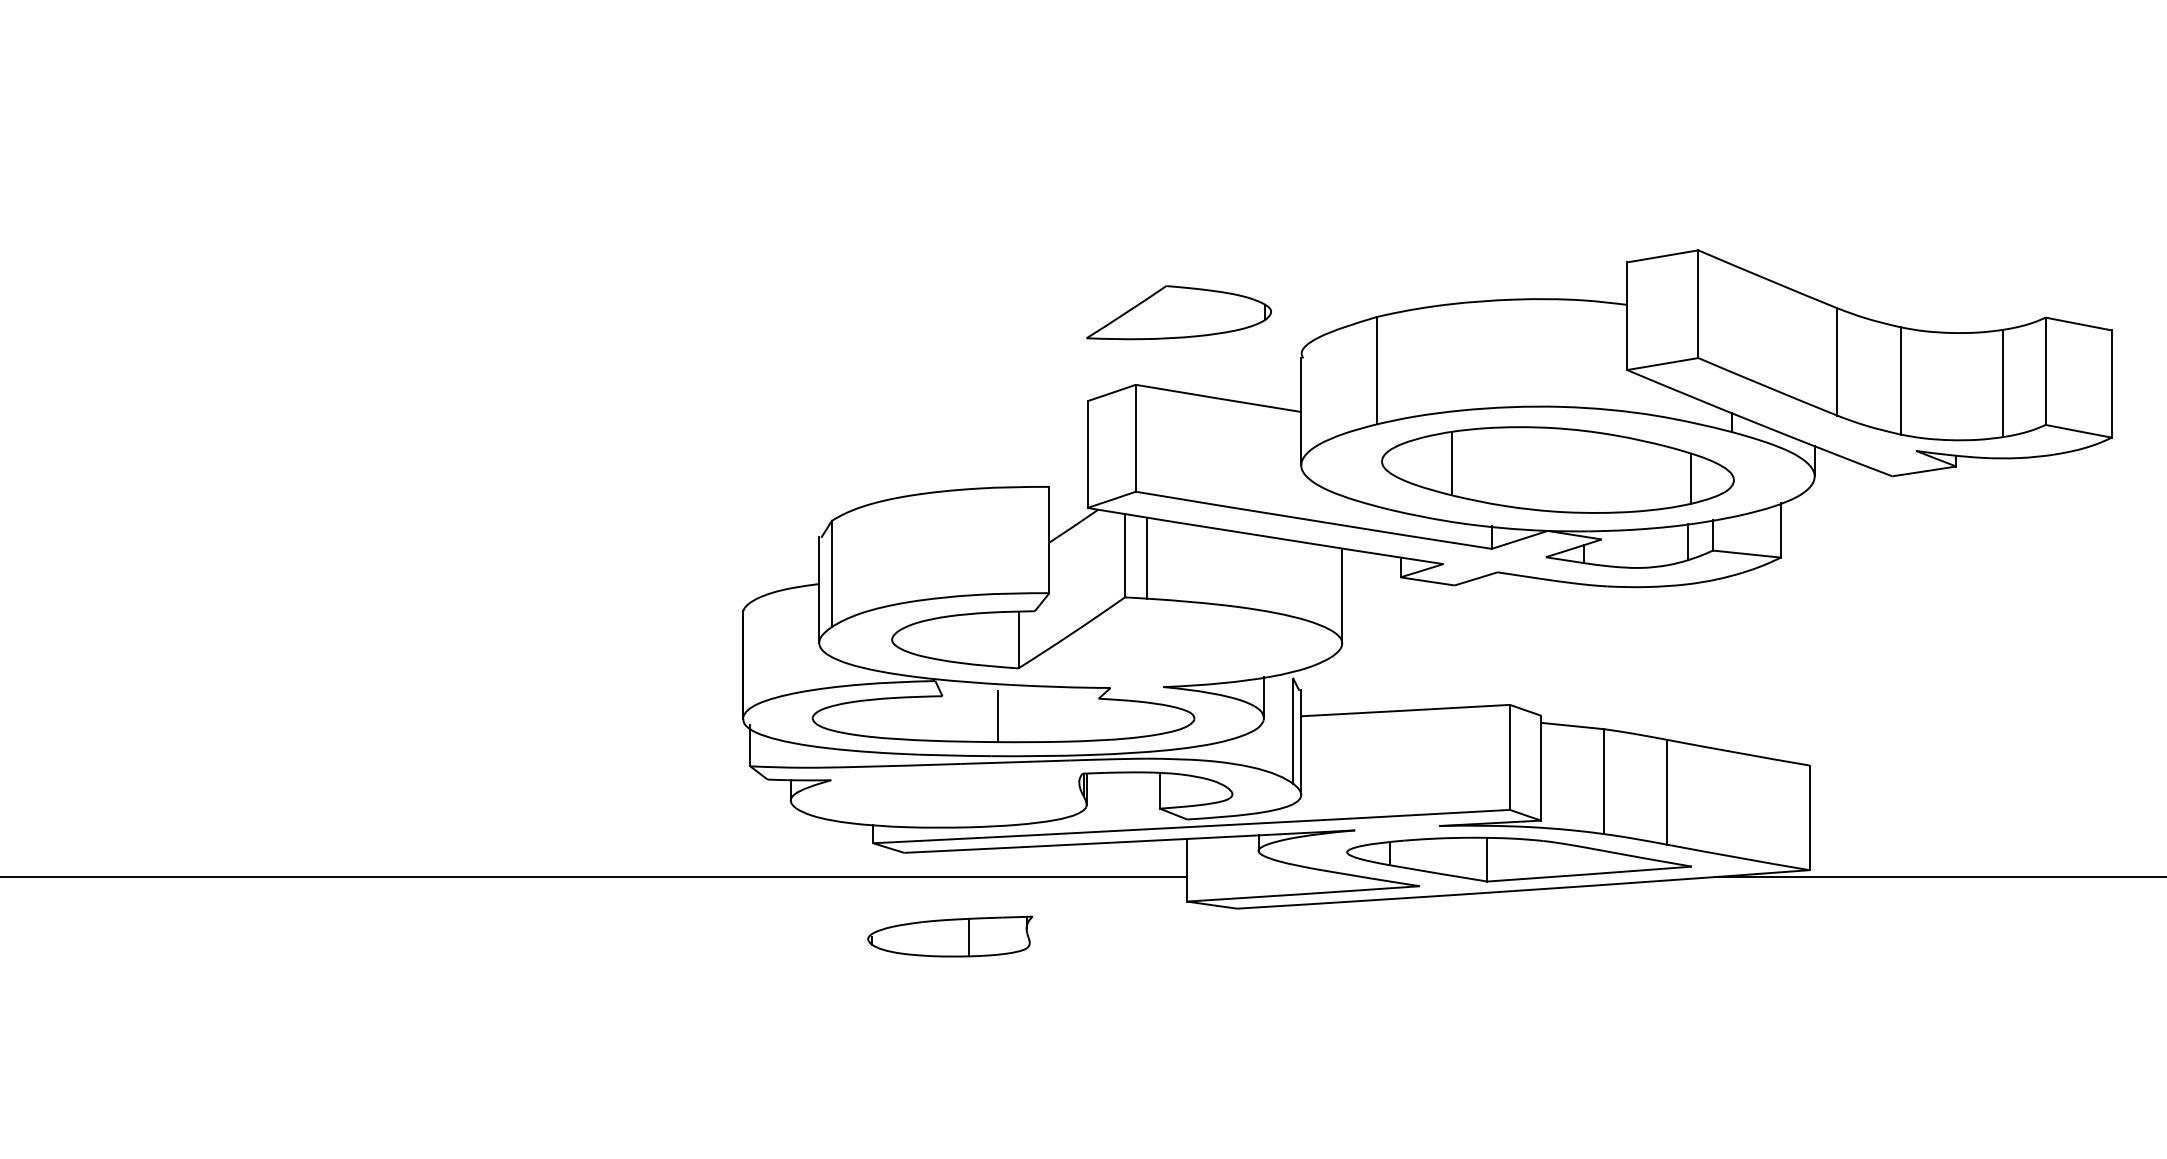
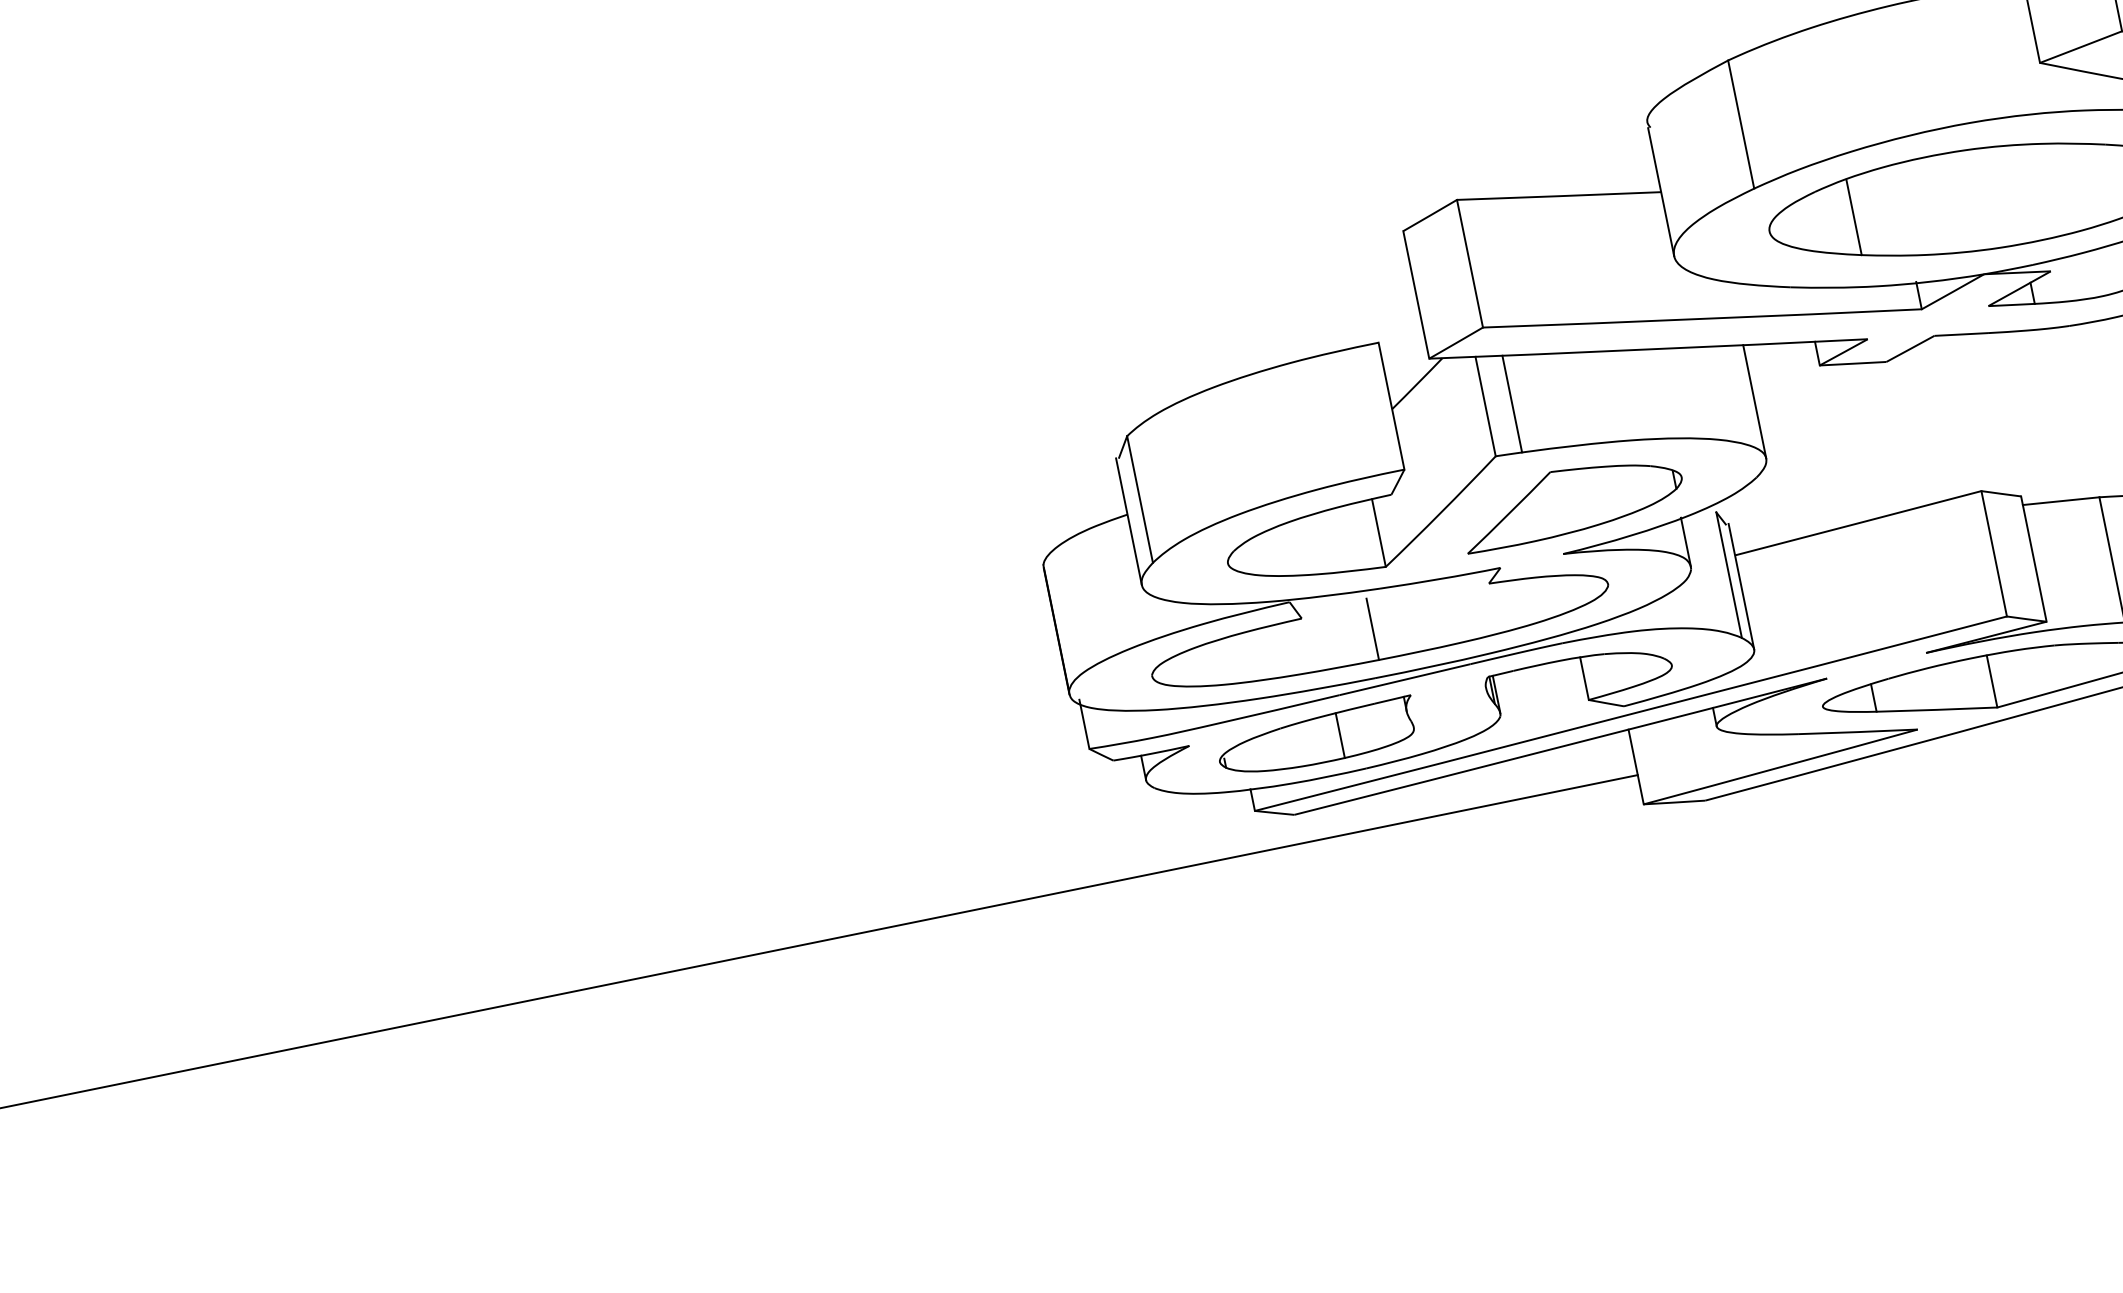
part: (1178, 312) -> (1571, 500), moved
part: (950, 936) -> (1317, 738), moved

